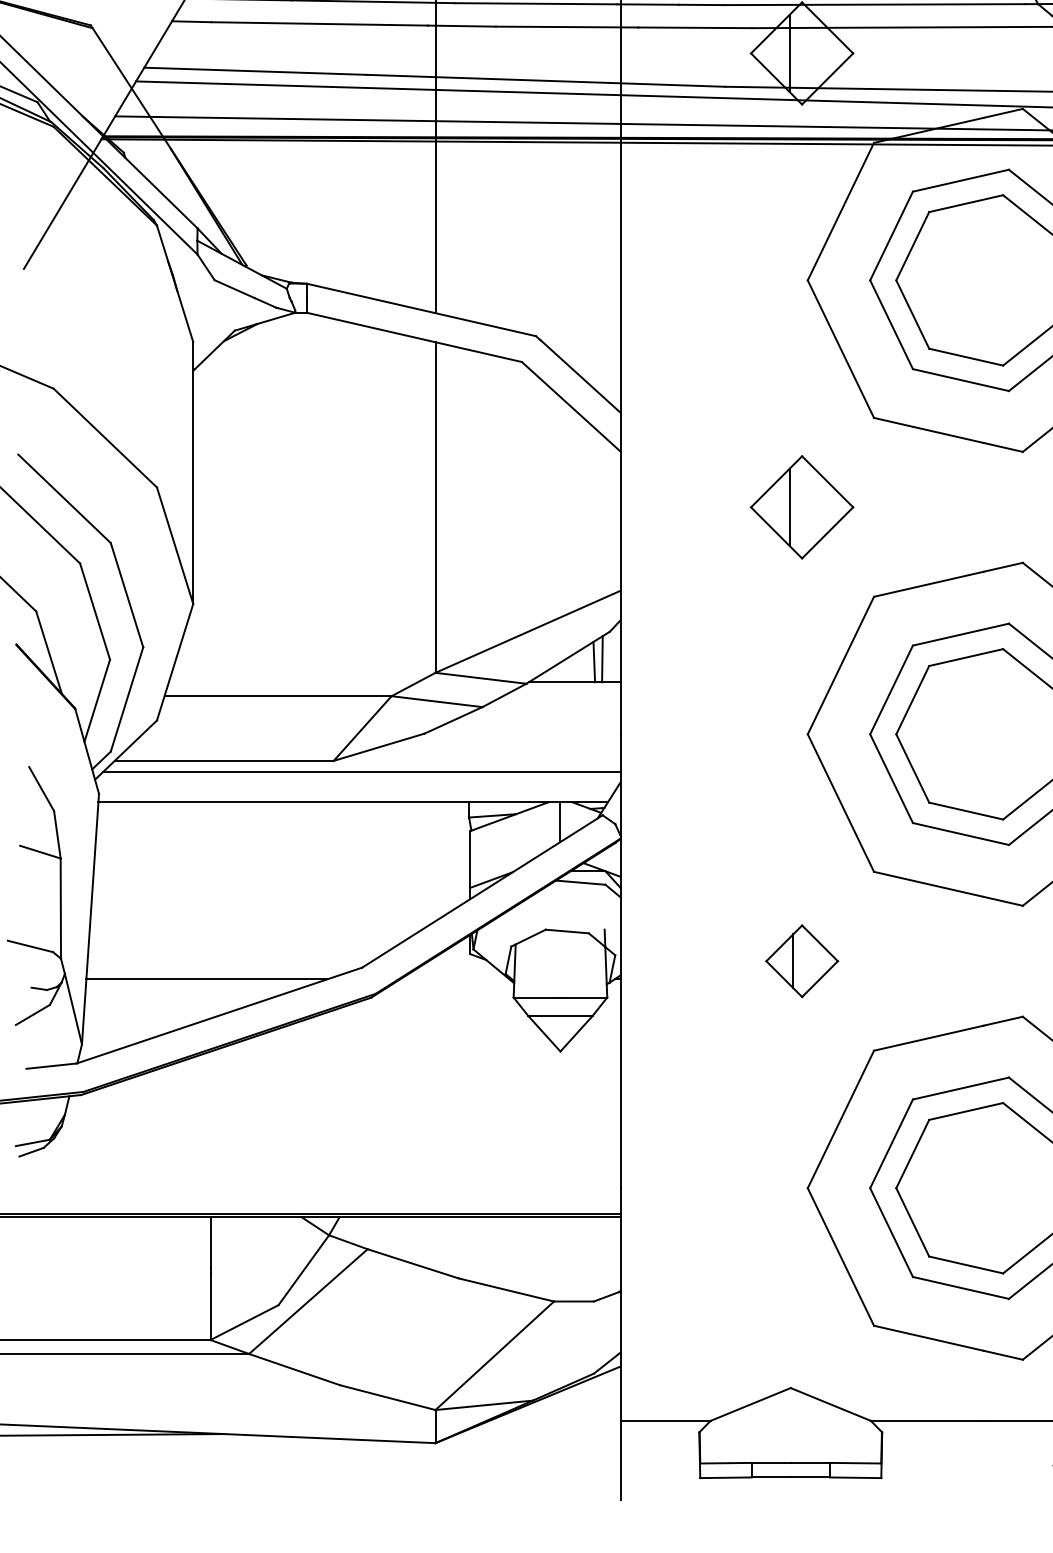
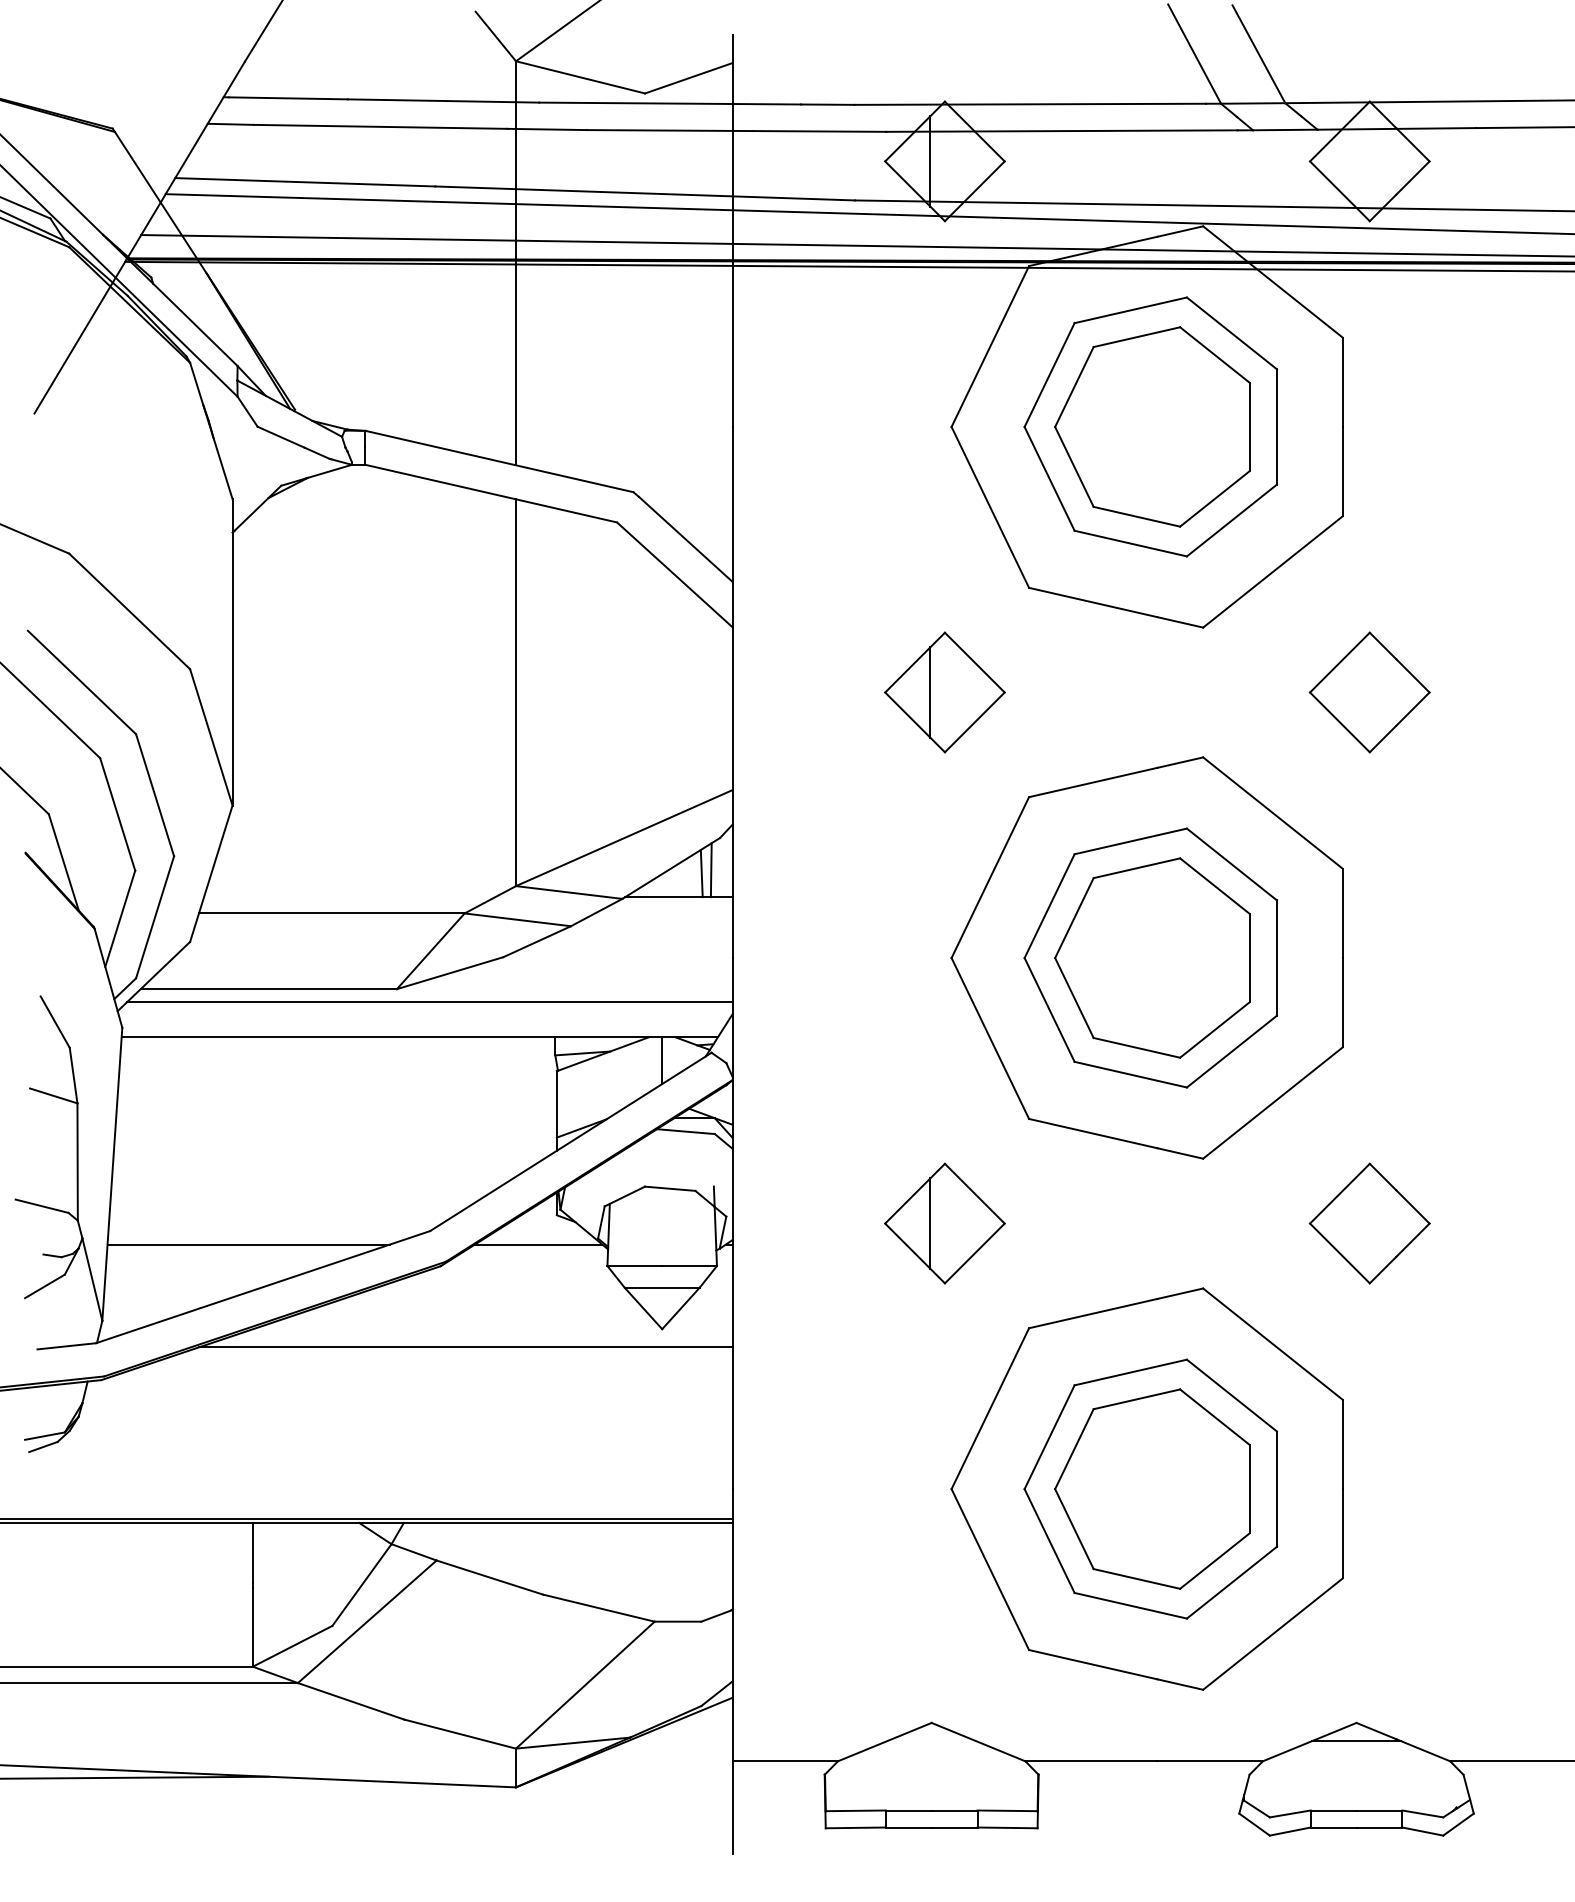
part: (801, 961) -> (944, 1223), size x1.43
line: (454, 979) -> (538, 1244), added
line: (392, 1067) -> (465, 1347), added

